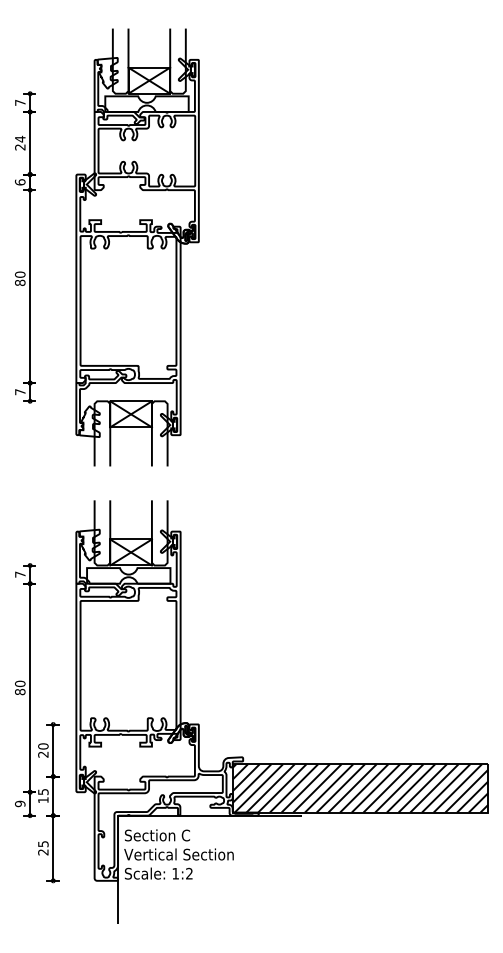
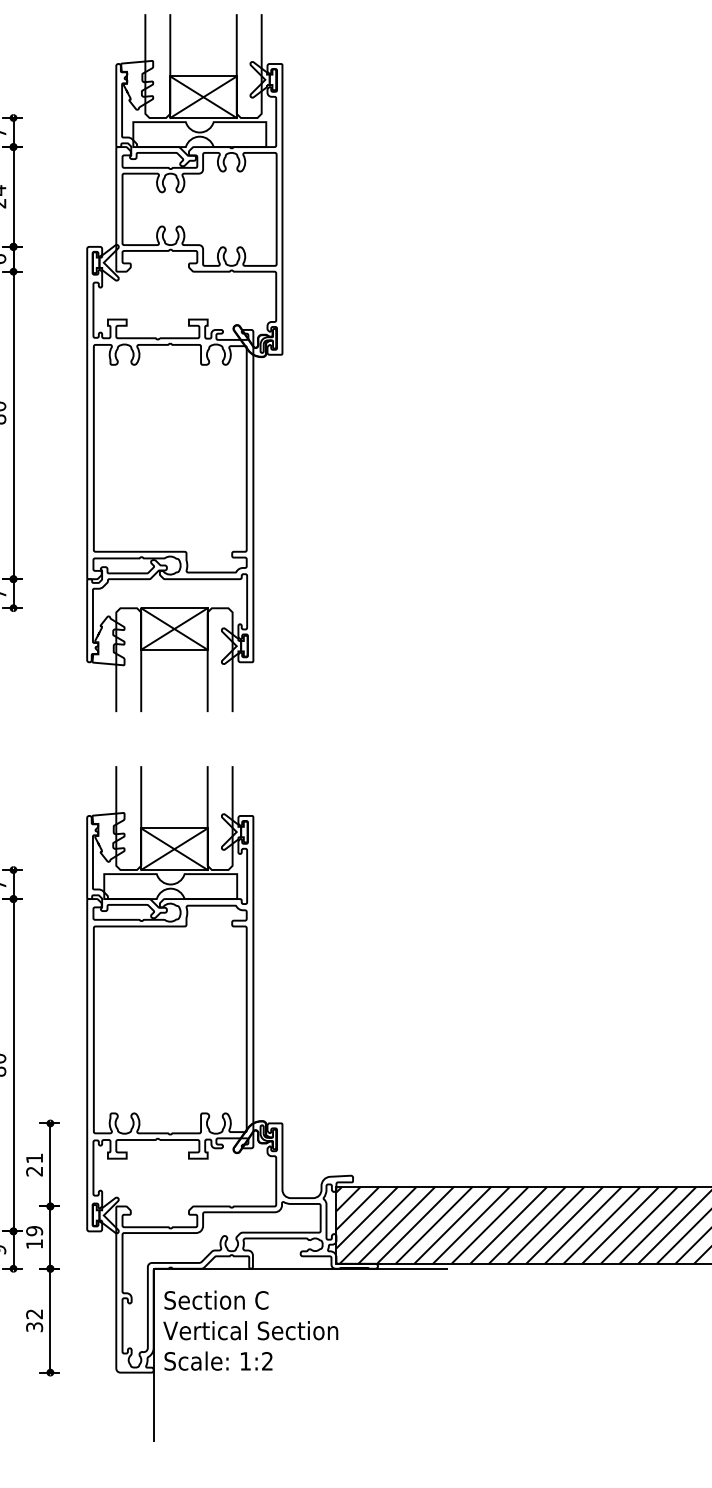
text: (43, 746) -> (34, 1158), 20 -> 21
text: (43, 791) -> (34, 1230), 15 -> 19
text: (43, 848) -> (34, 1321), 25 -> 32

